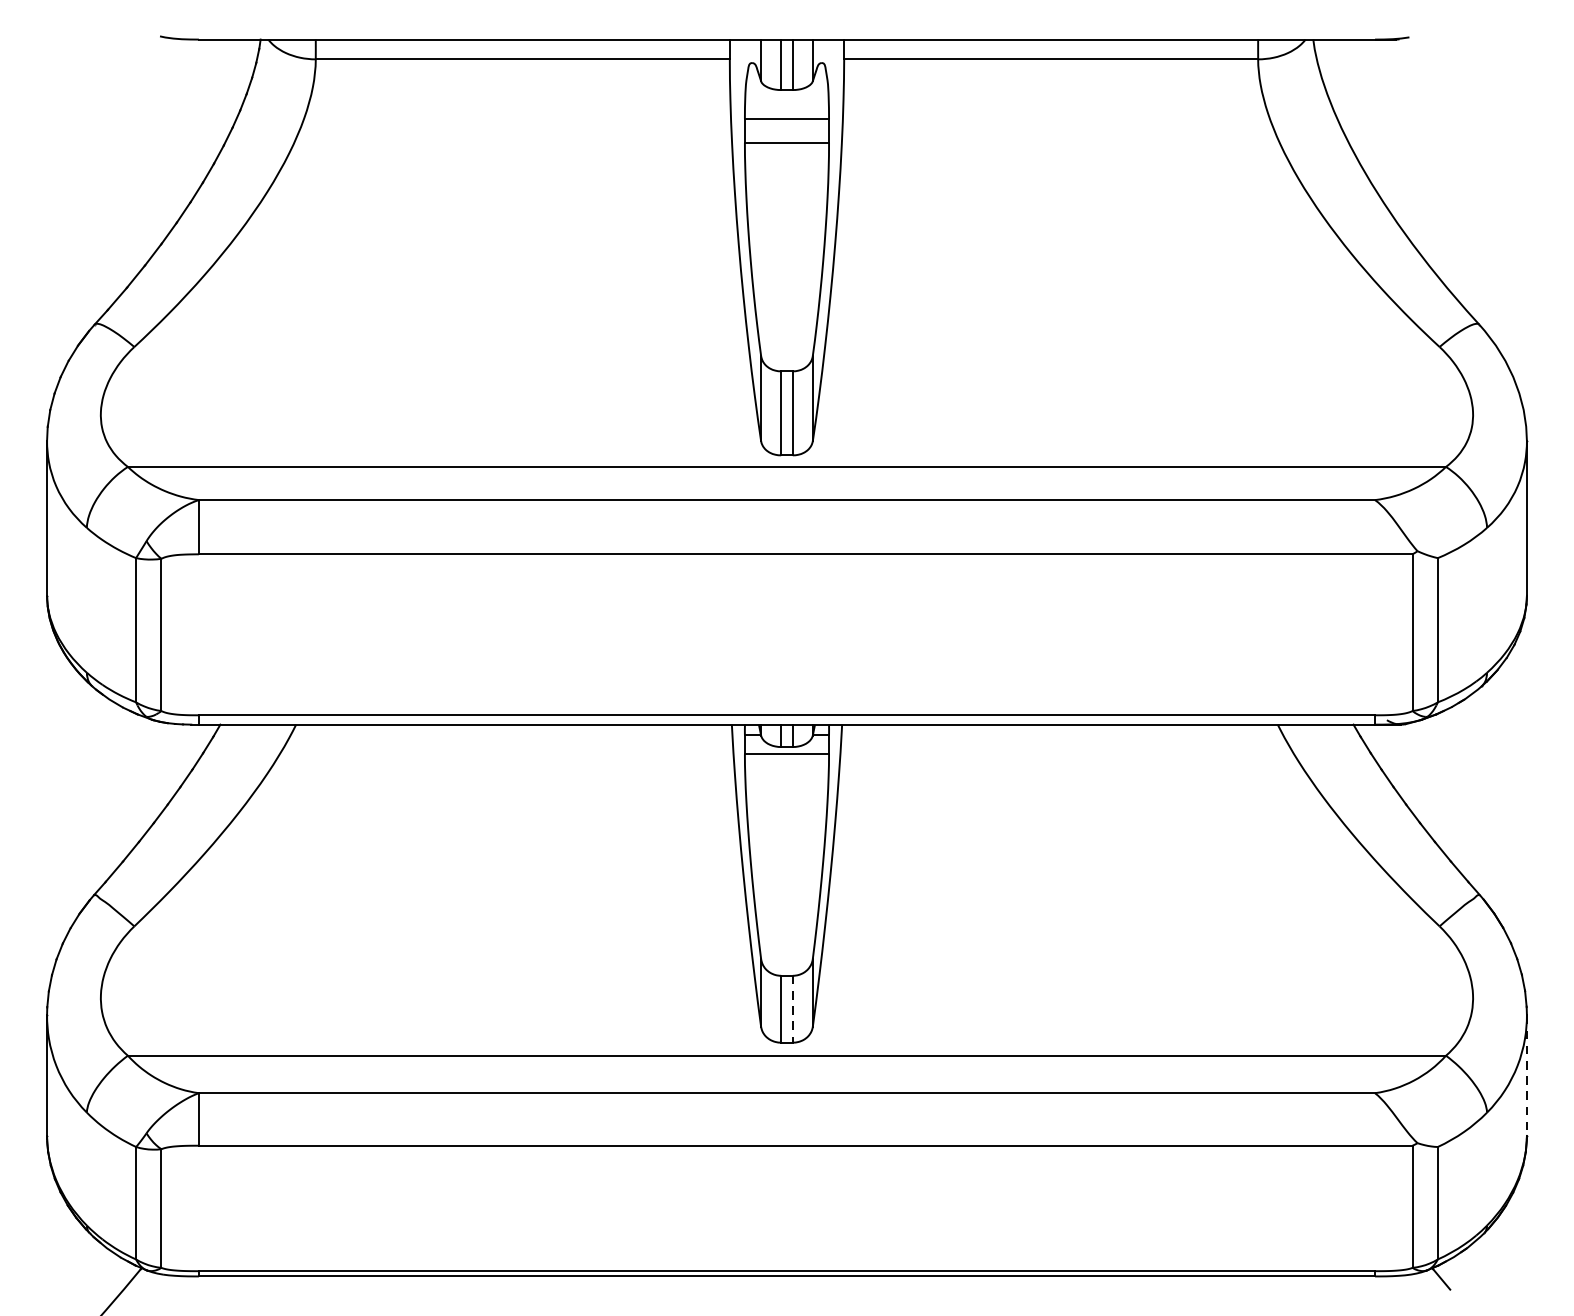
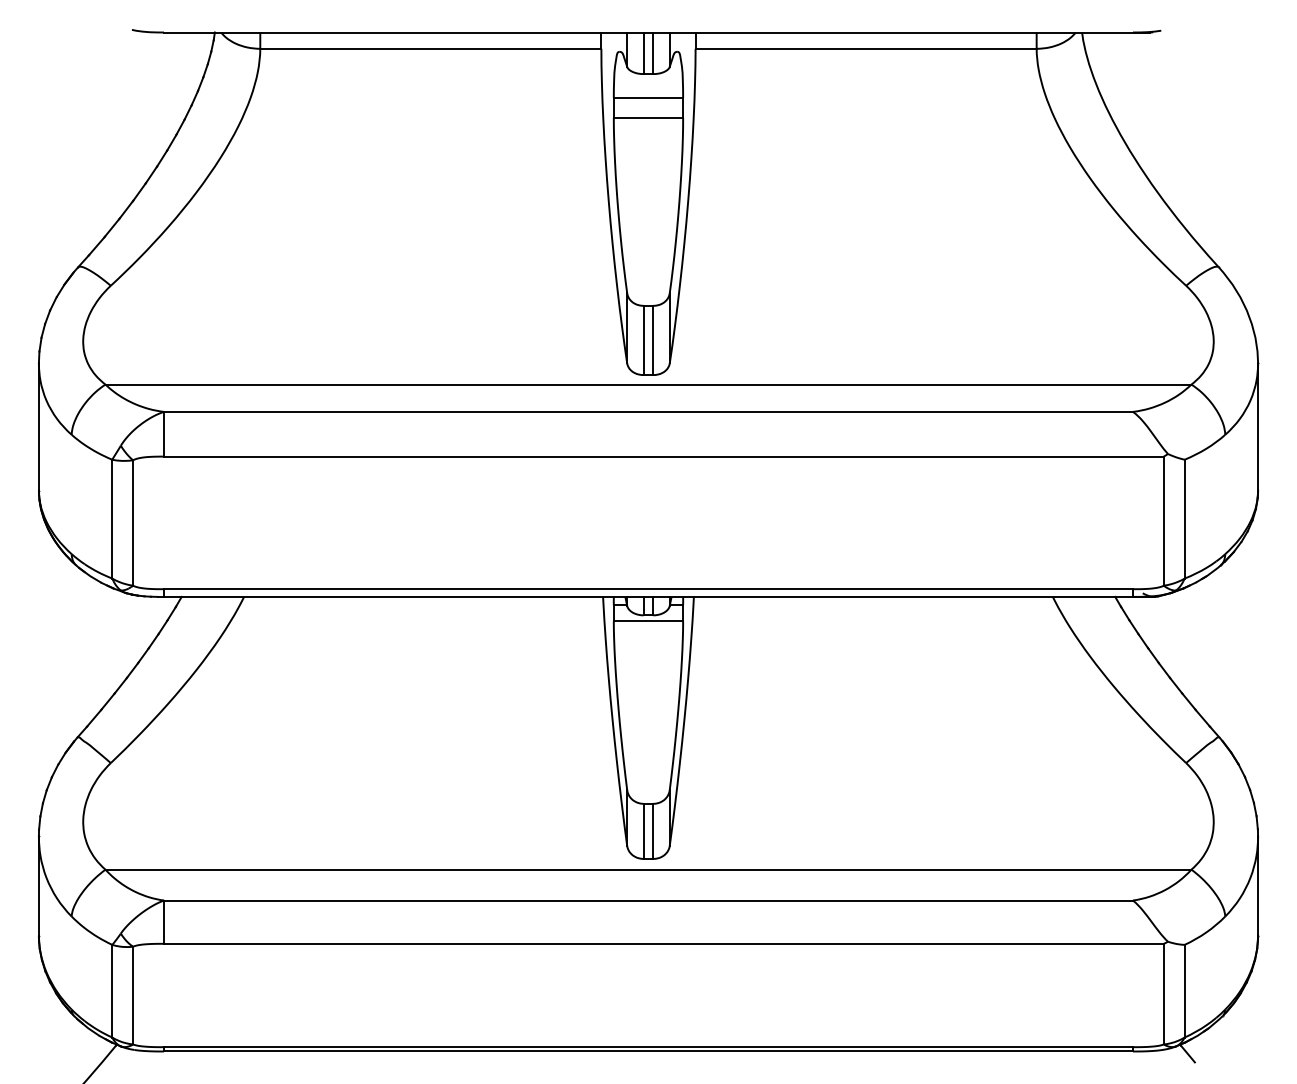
line: (793, 1009) -> (653, 831), dashed -> solid
line: (1527, 1076) -> (1258, 886), dashed -> solid

